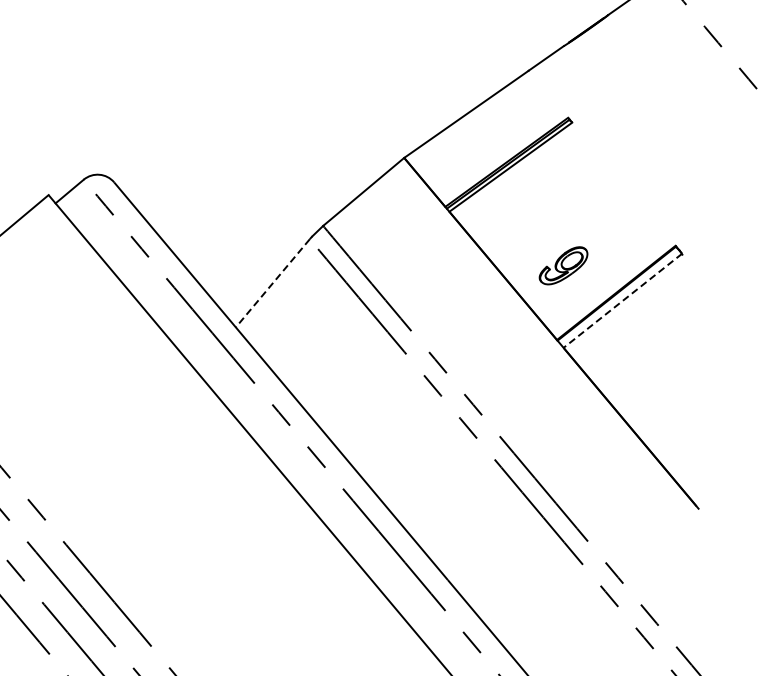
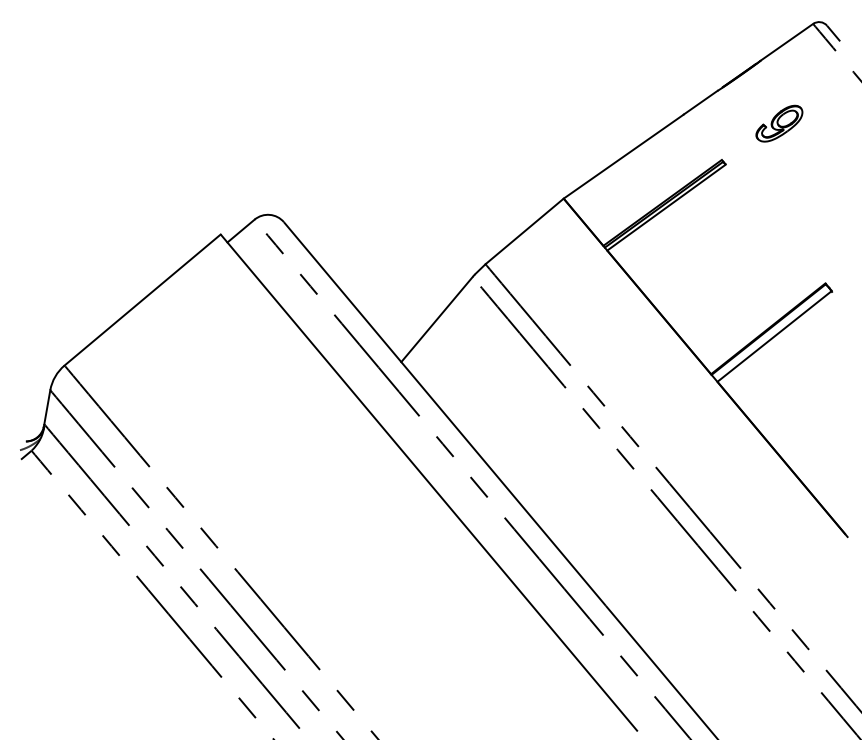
part: (563, 265) -> (779, 123), moved
line: (273, 283) -> (437, 319), dashed -> solid
line: (622, 300) -> (774, 336), dashed -> solid

